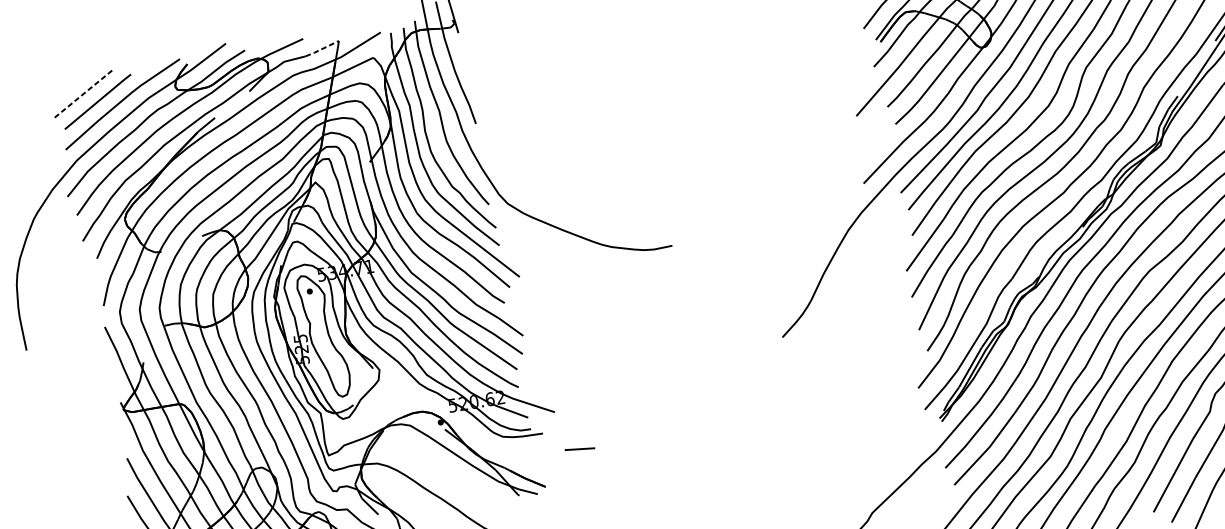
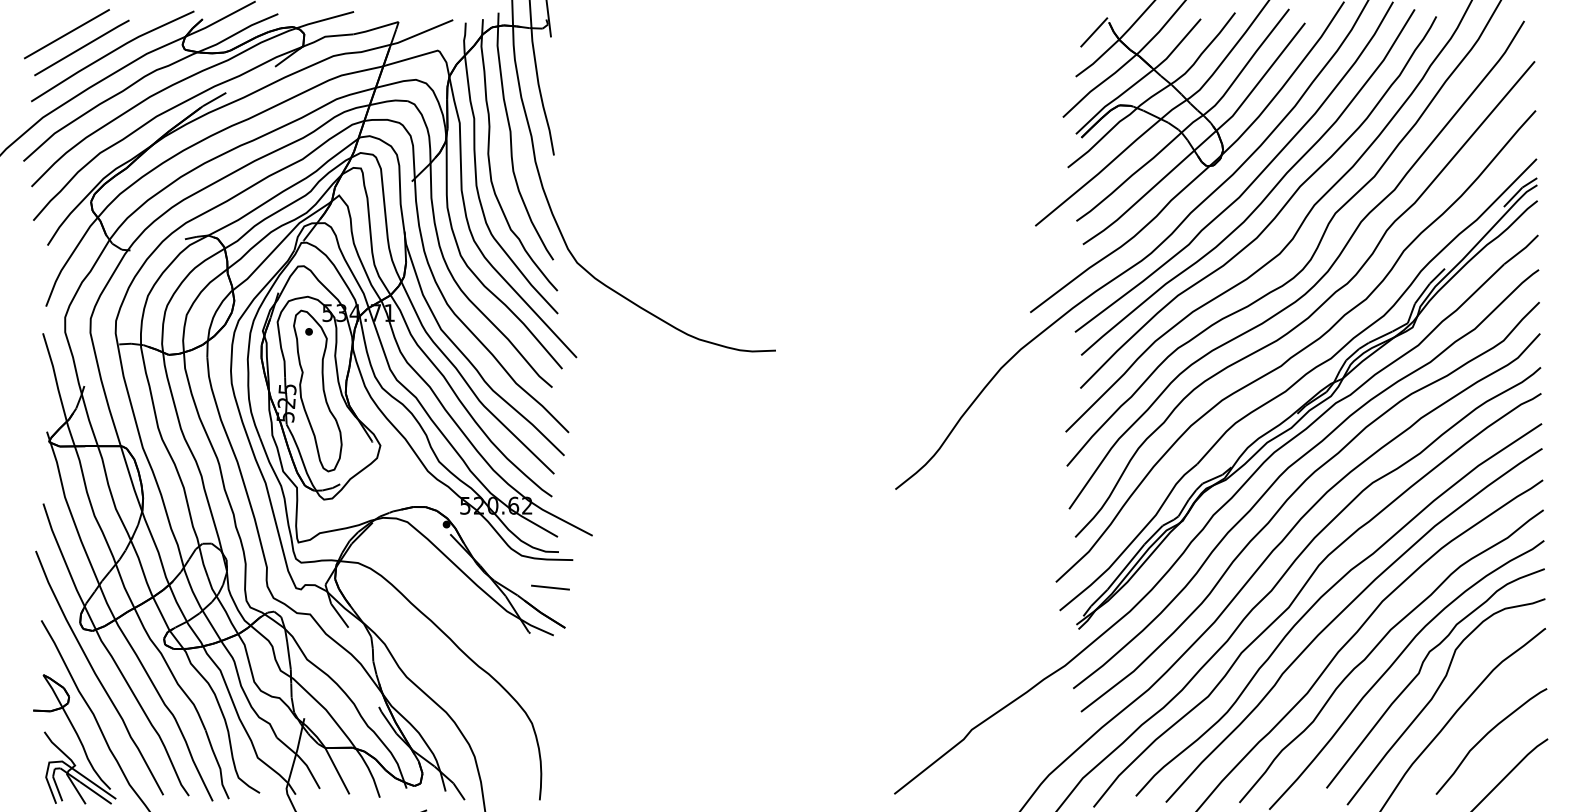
line: (322, 48) -> (376, 28), dashed -> solid
line: (84, 92) -> (67, 33), dashed -> solid
line: (579, 449) -> (550, 587), moved

